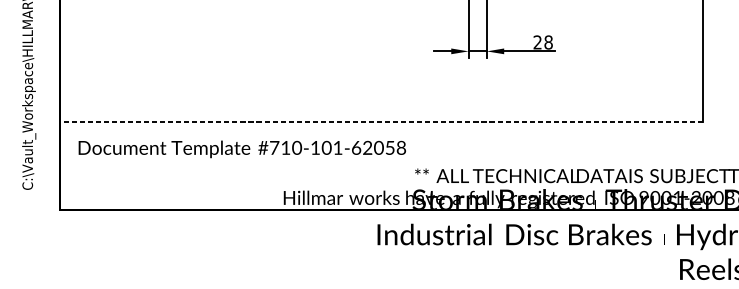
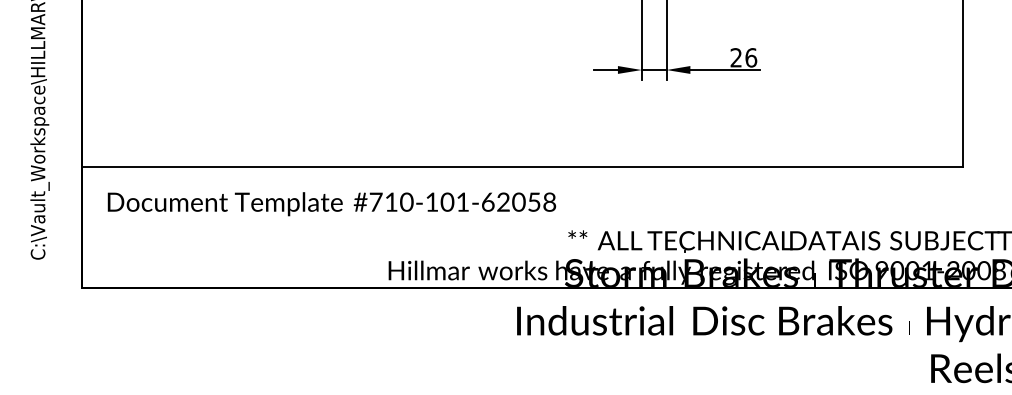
text: (548, 42) -> (751, 57), 28 -> 26
line: (381, 121) -> (522, 166), dashed -> solid

